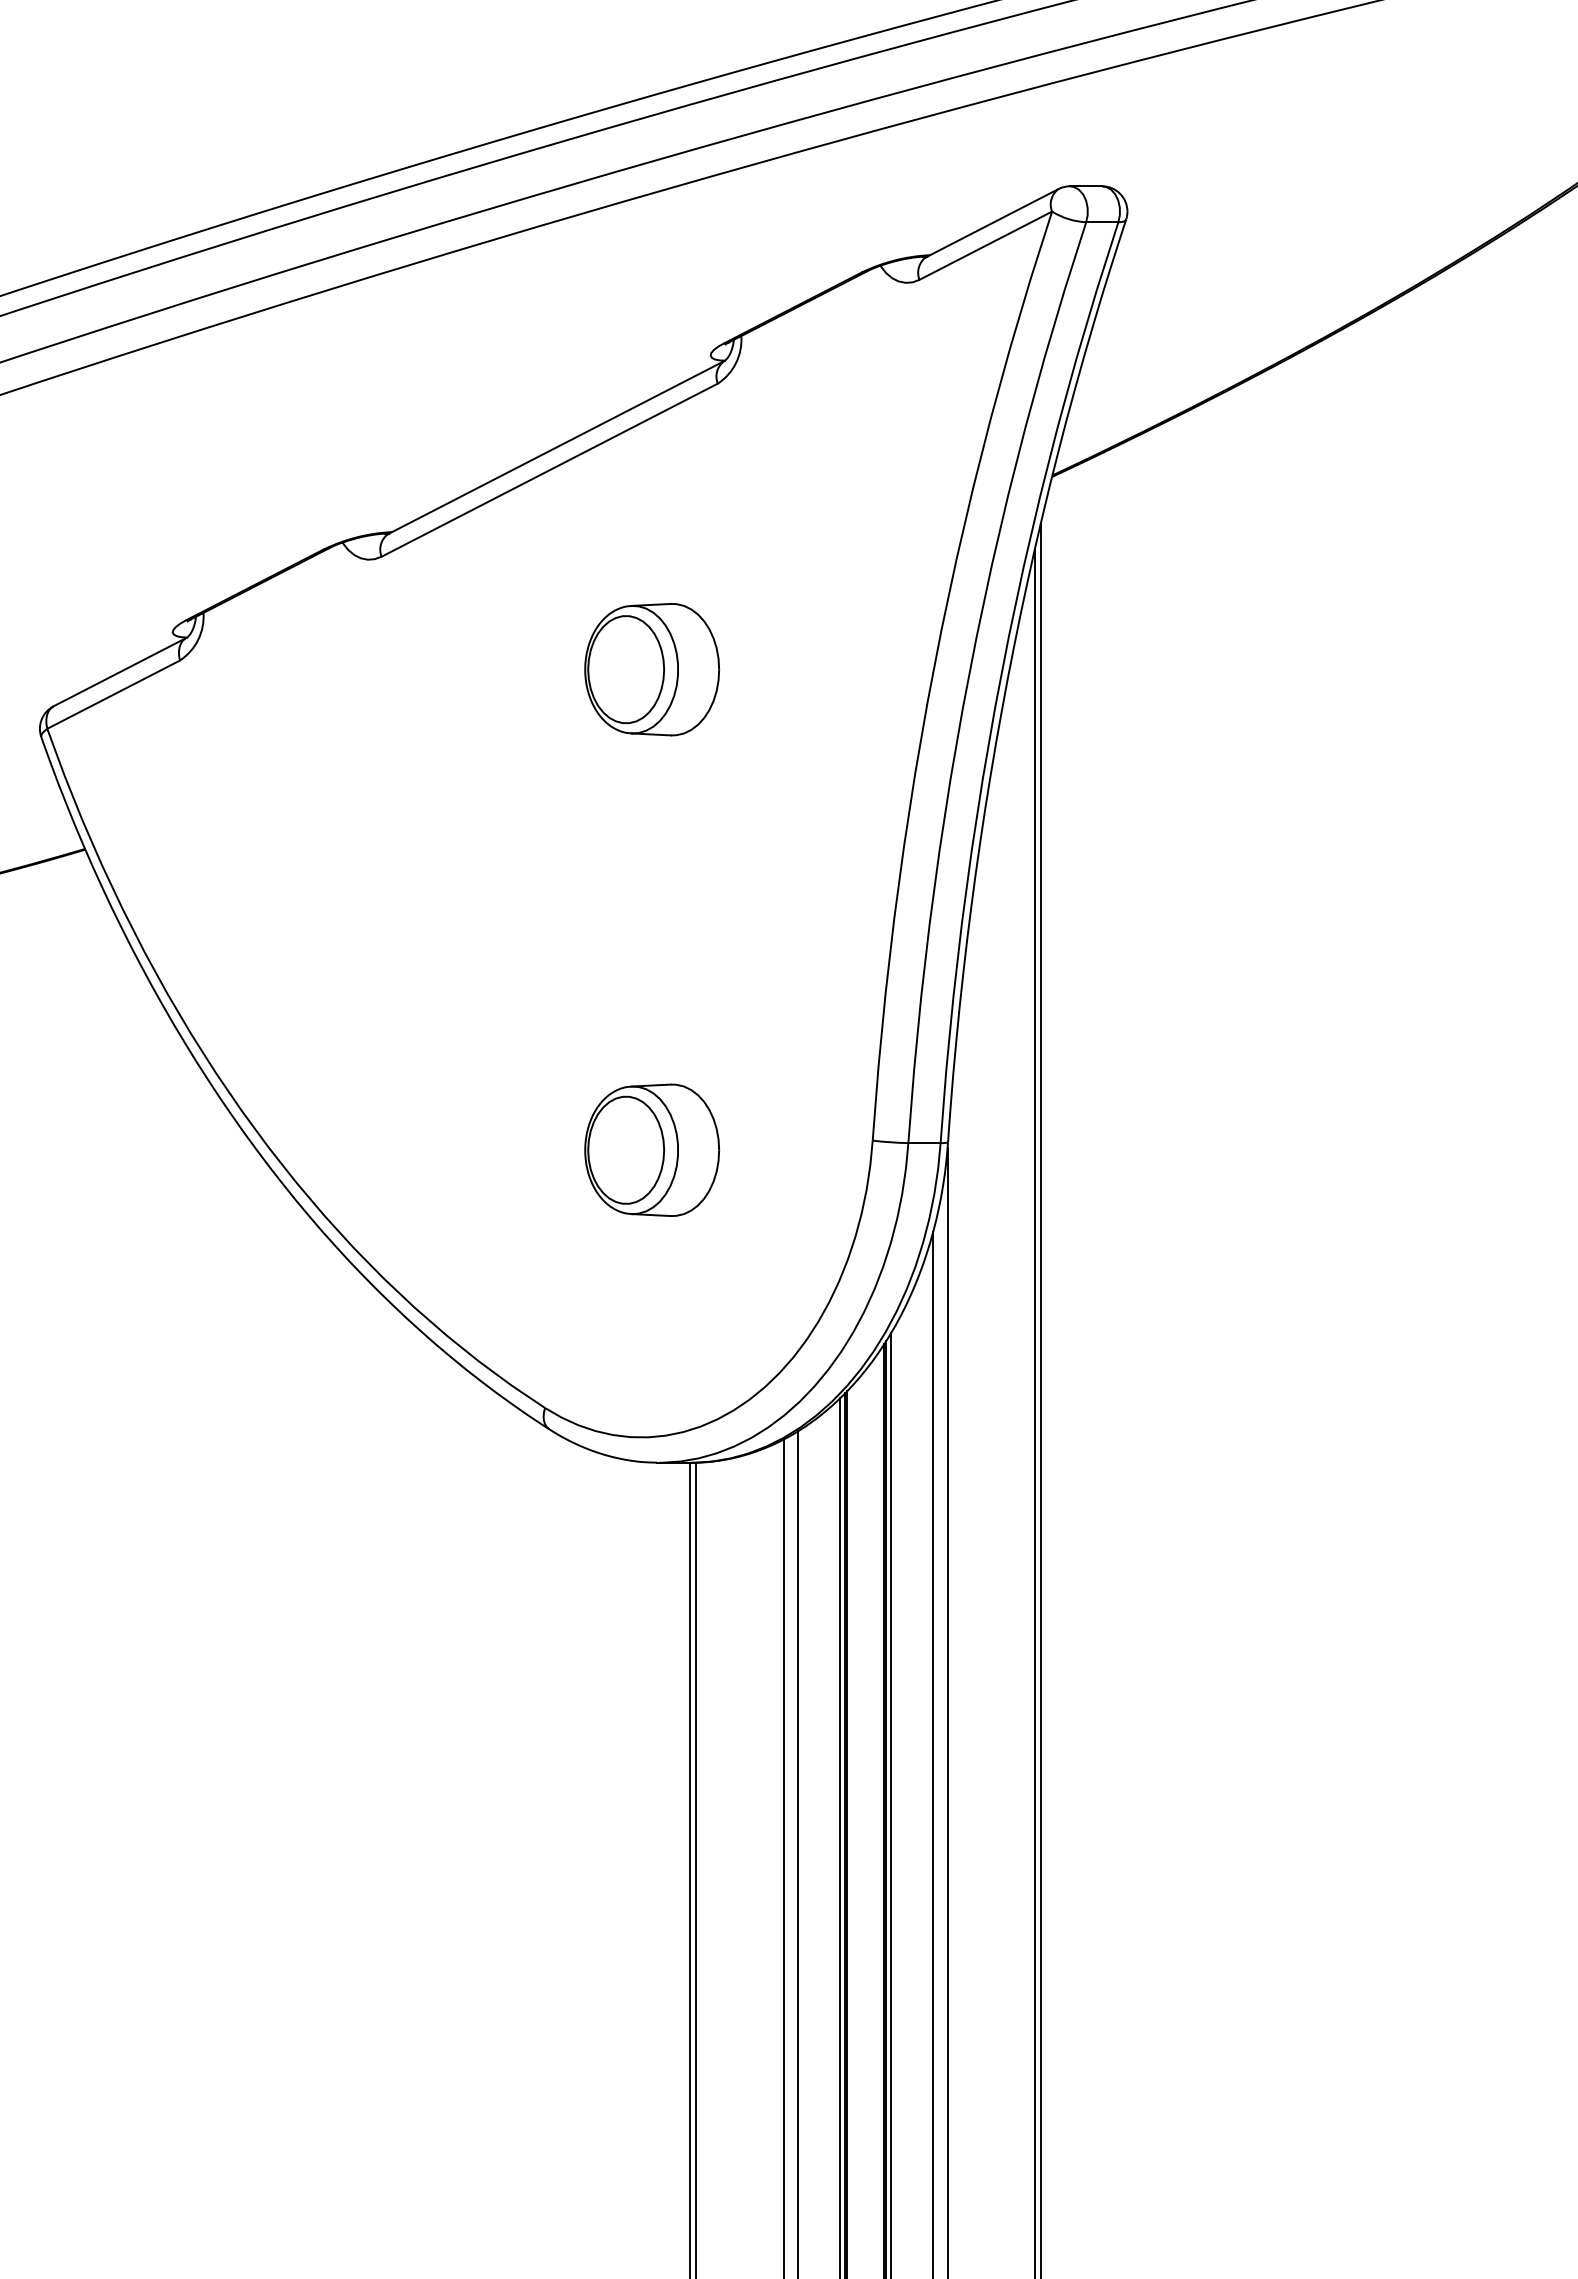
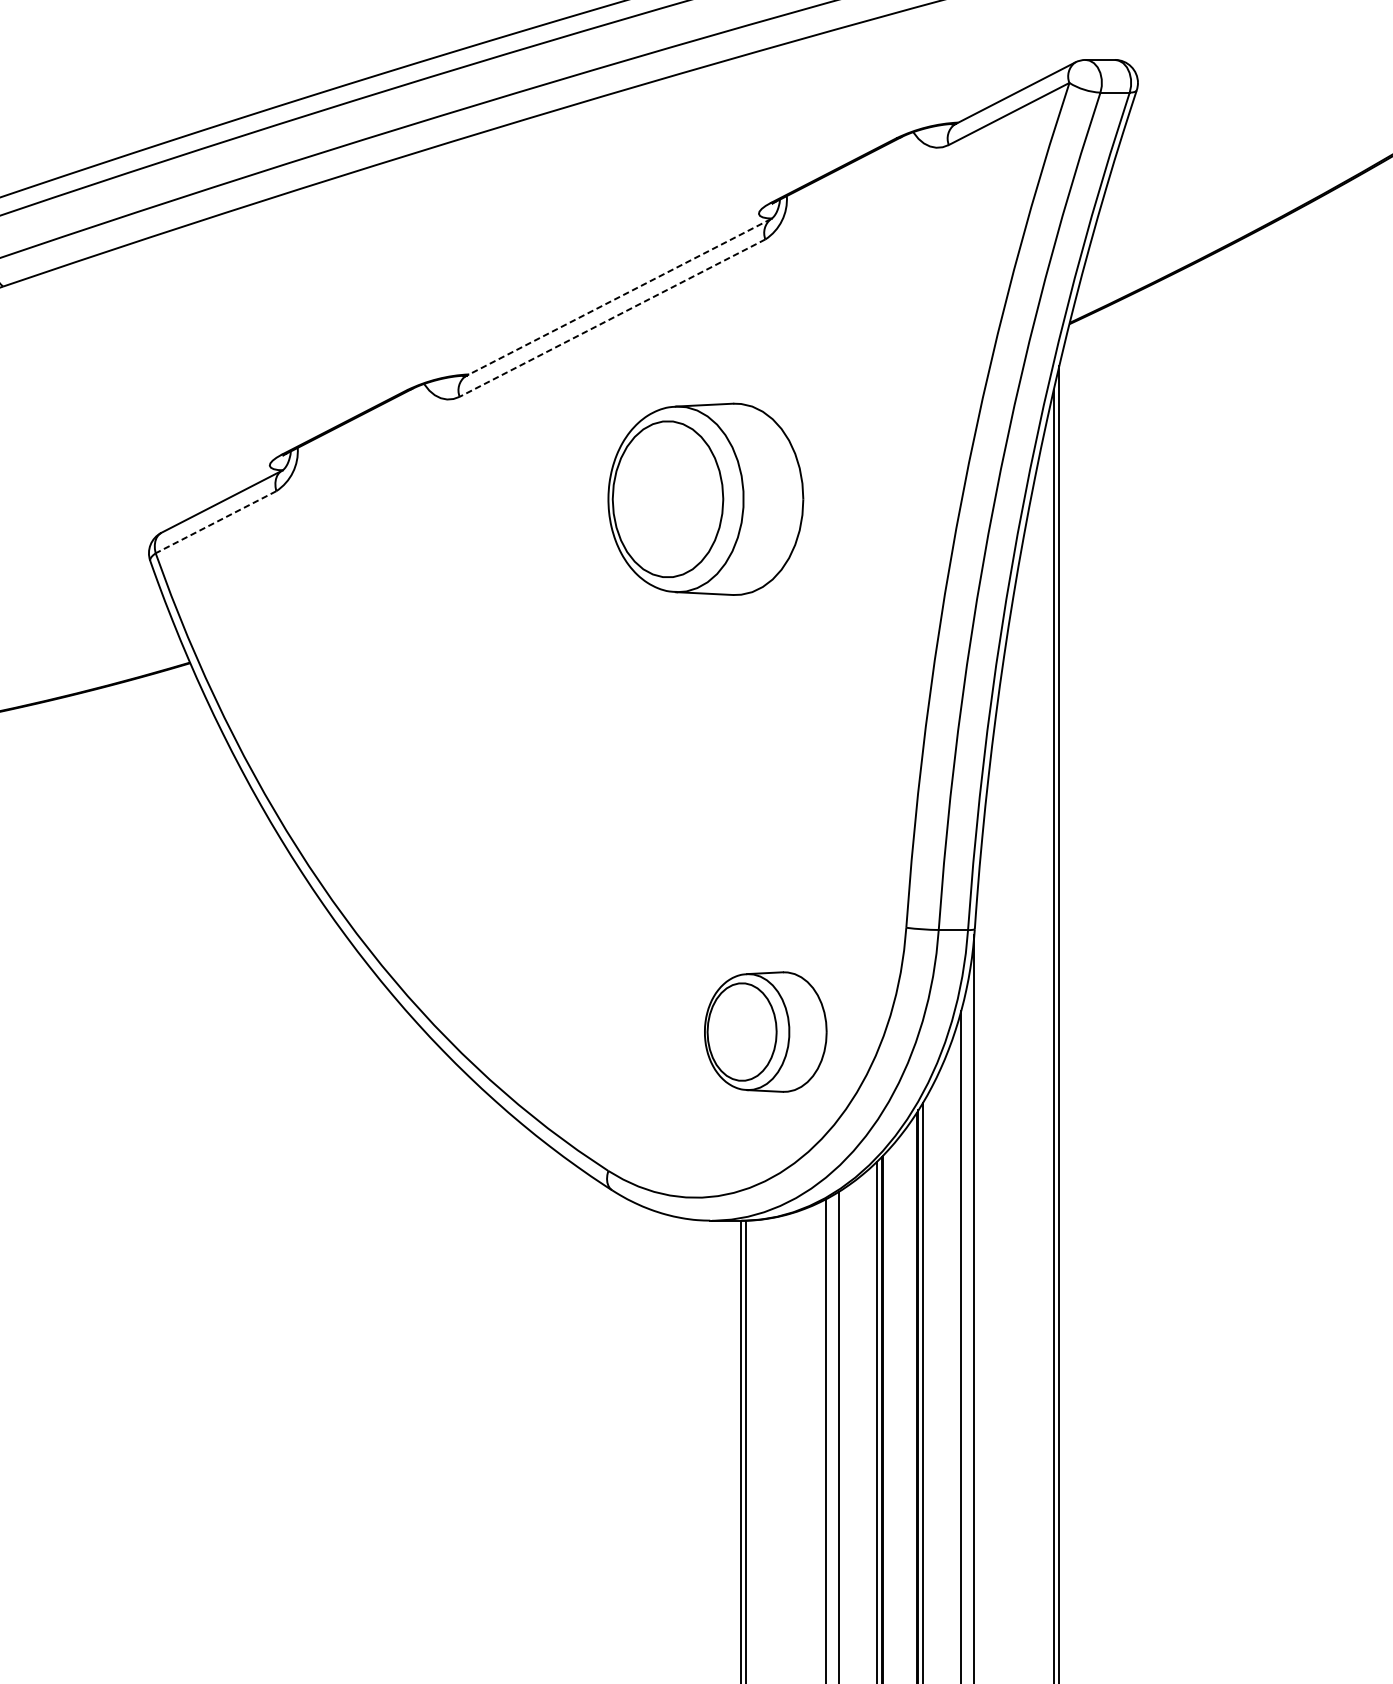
line: (555, 447) -> (617, 297), solid -> dashed
line: (549, 470) -> (612, 318), solid -> dashed
part: (651, 669) -> (705, 499), size x1.6
line: (113, 694) -> (215, 522), solid -> dashed
part: (651, 1149) -> (765, 1031), moved

